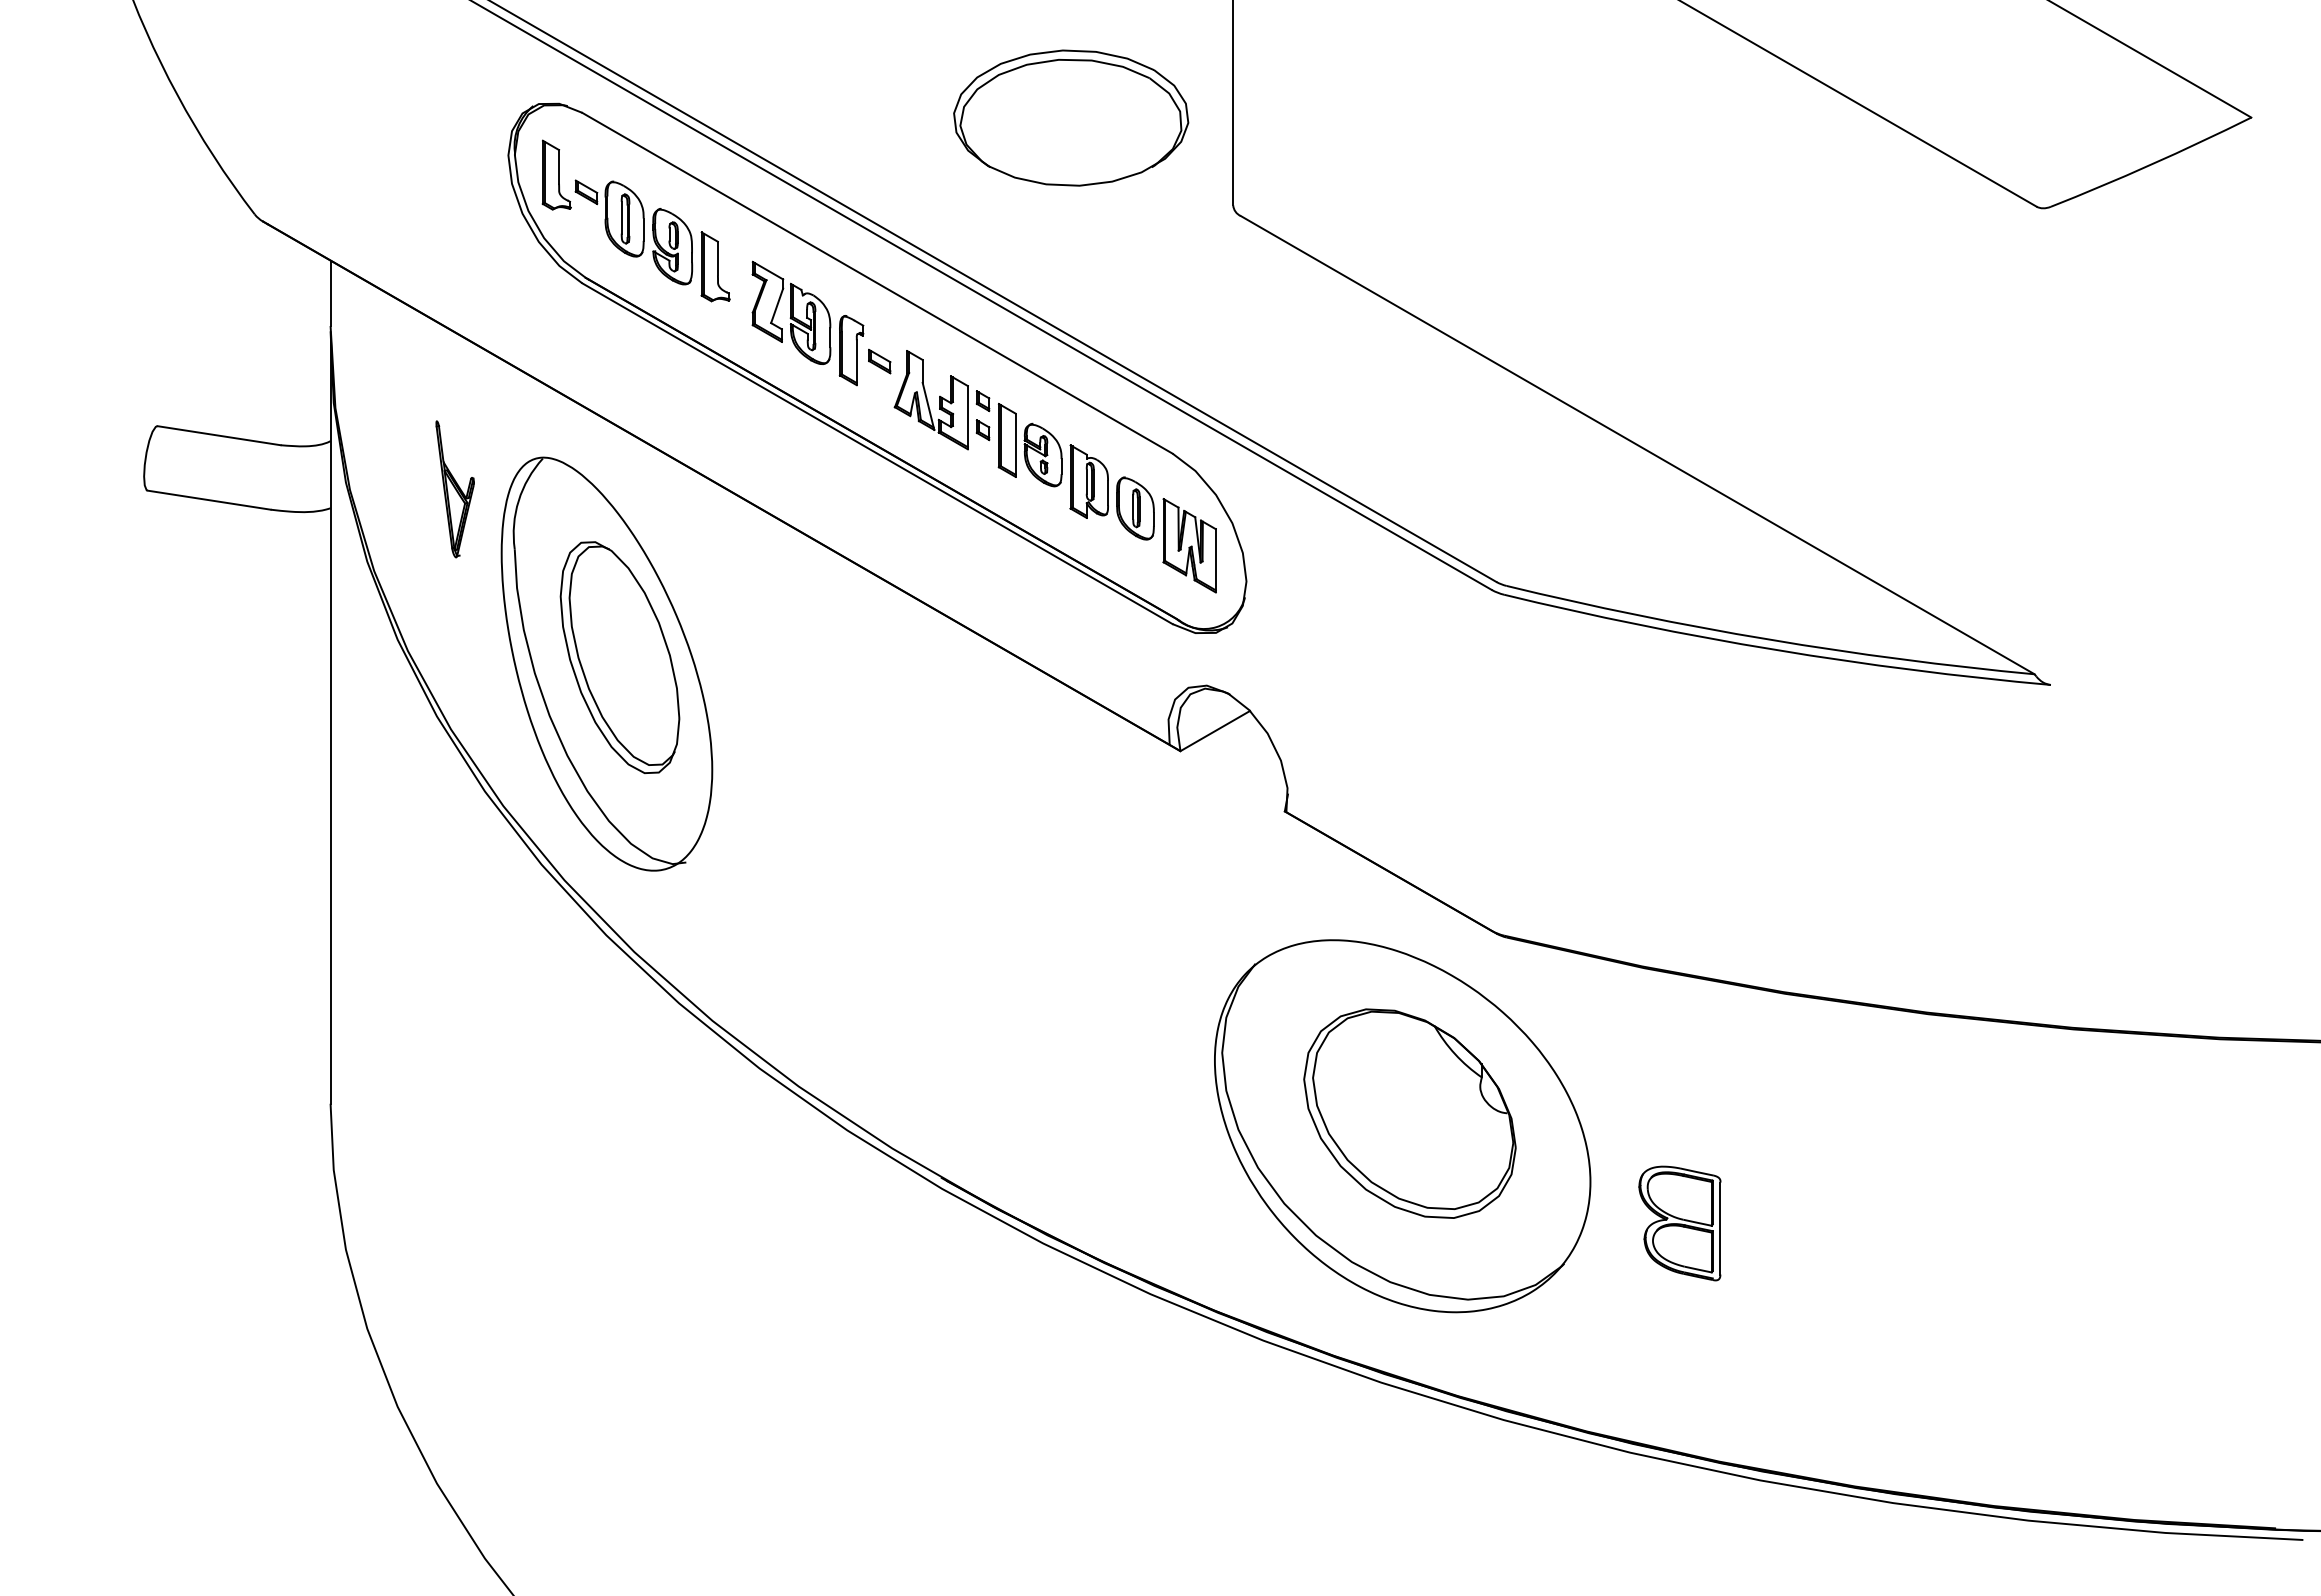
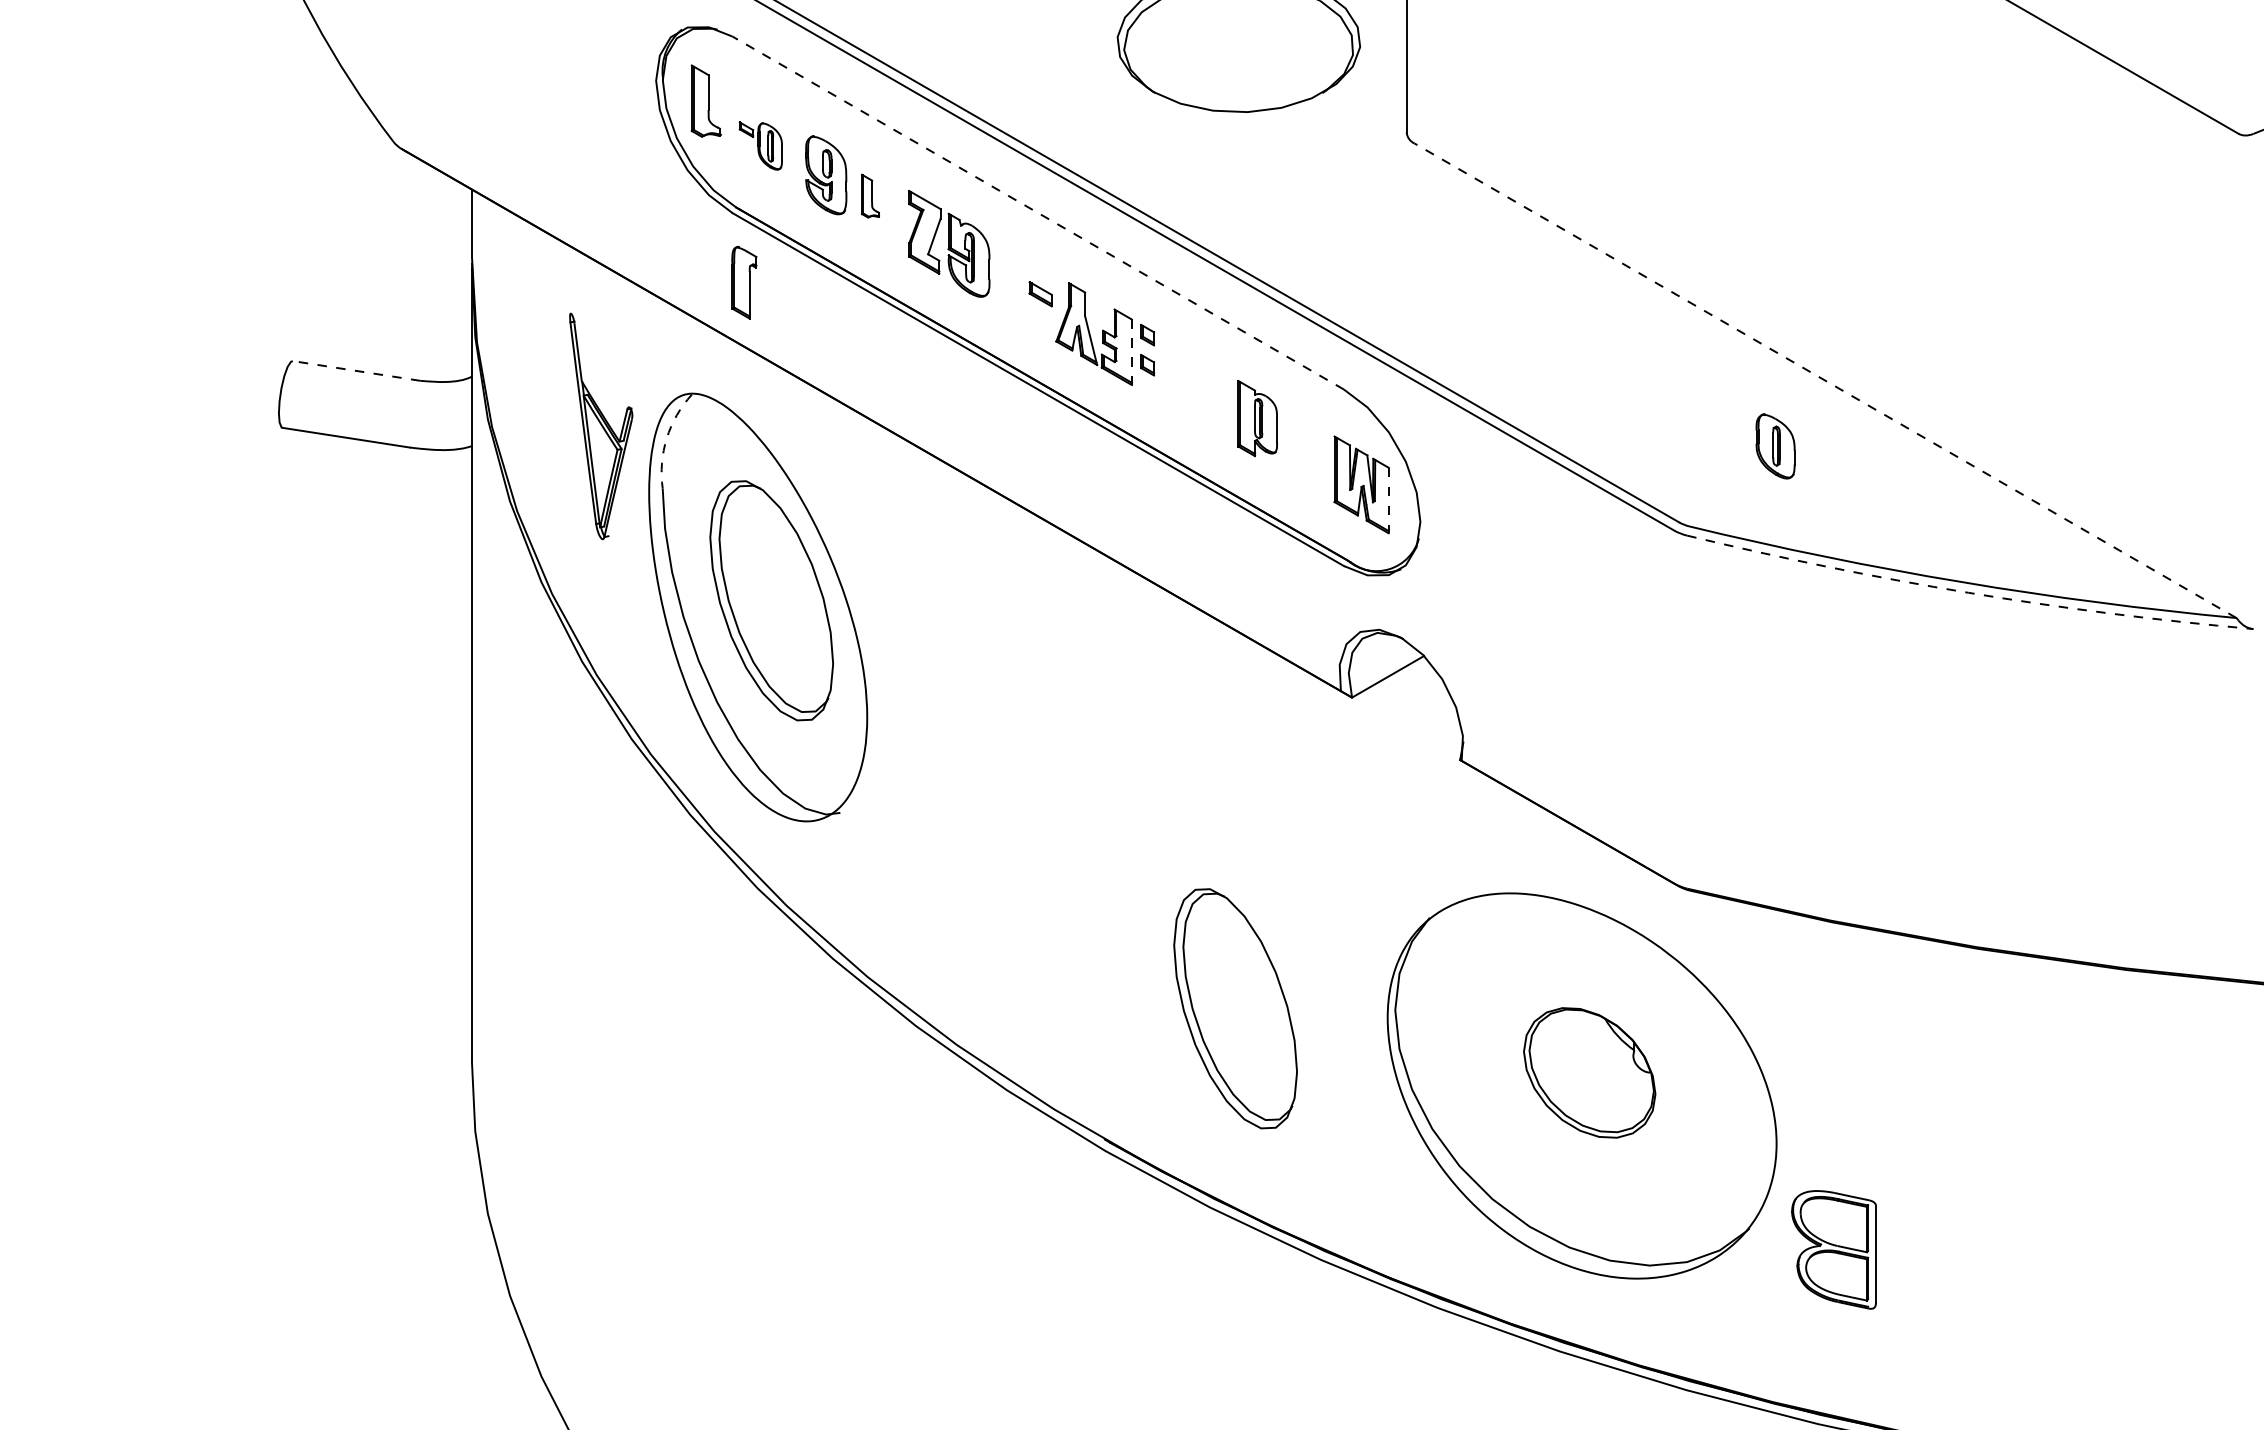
part: (609, 218) -> (760, 146), size x0.6
part: (715, 266) -> (870, 195), size x0.6
line: (877, 283) -> (1038, 213), solid -> dashed
part: (851, 350) -> (744, 282), moved
line: (967, 417) -> (1131, 352), solid -> dashed
line: (218, 435) -> (355, 370), solid -> dashed
line: (1637, 444) -> (1825, 380), solid -> dashed
part: (1029, 445) -> (1195, 381), removed
part: (454, 489) -> (600, 426), size x1.6
arc: (518, 500) -> (666, 438), solid -> dashed
part: (1135, 508) -> (1775, 446), moved
line: (1215, 560) -> (1388, 500), solid -> dashed
arc: (1775, 649) -> (1968, 592), solid -> dashed
part: (1067, 1051) -> (1235, 1008), added
part: (1409, 1113) -> (1589, 1072), size x0.6
part: (1679, 1223) -> (1833, 1249), moved

